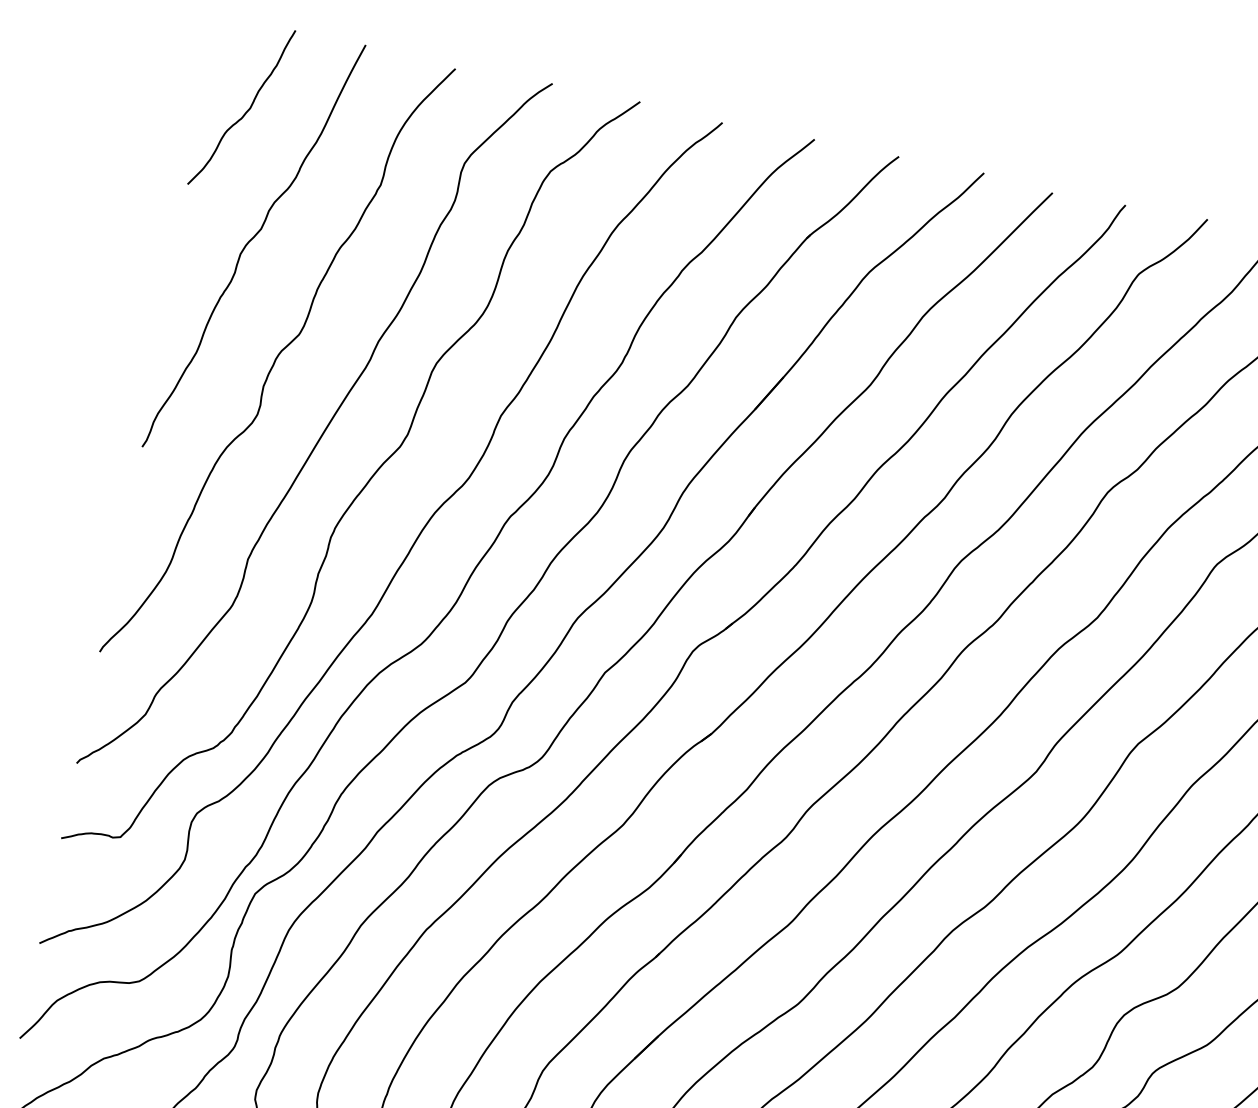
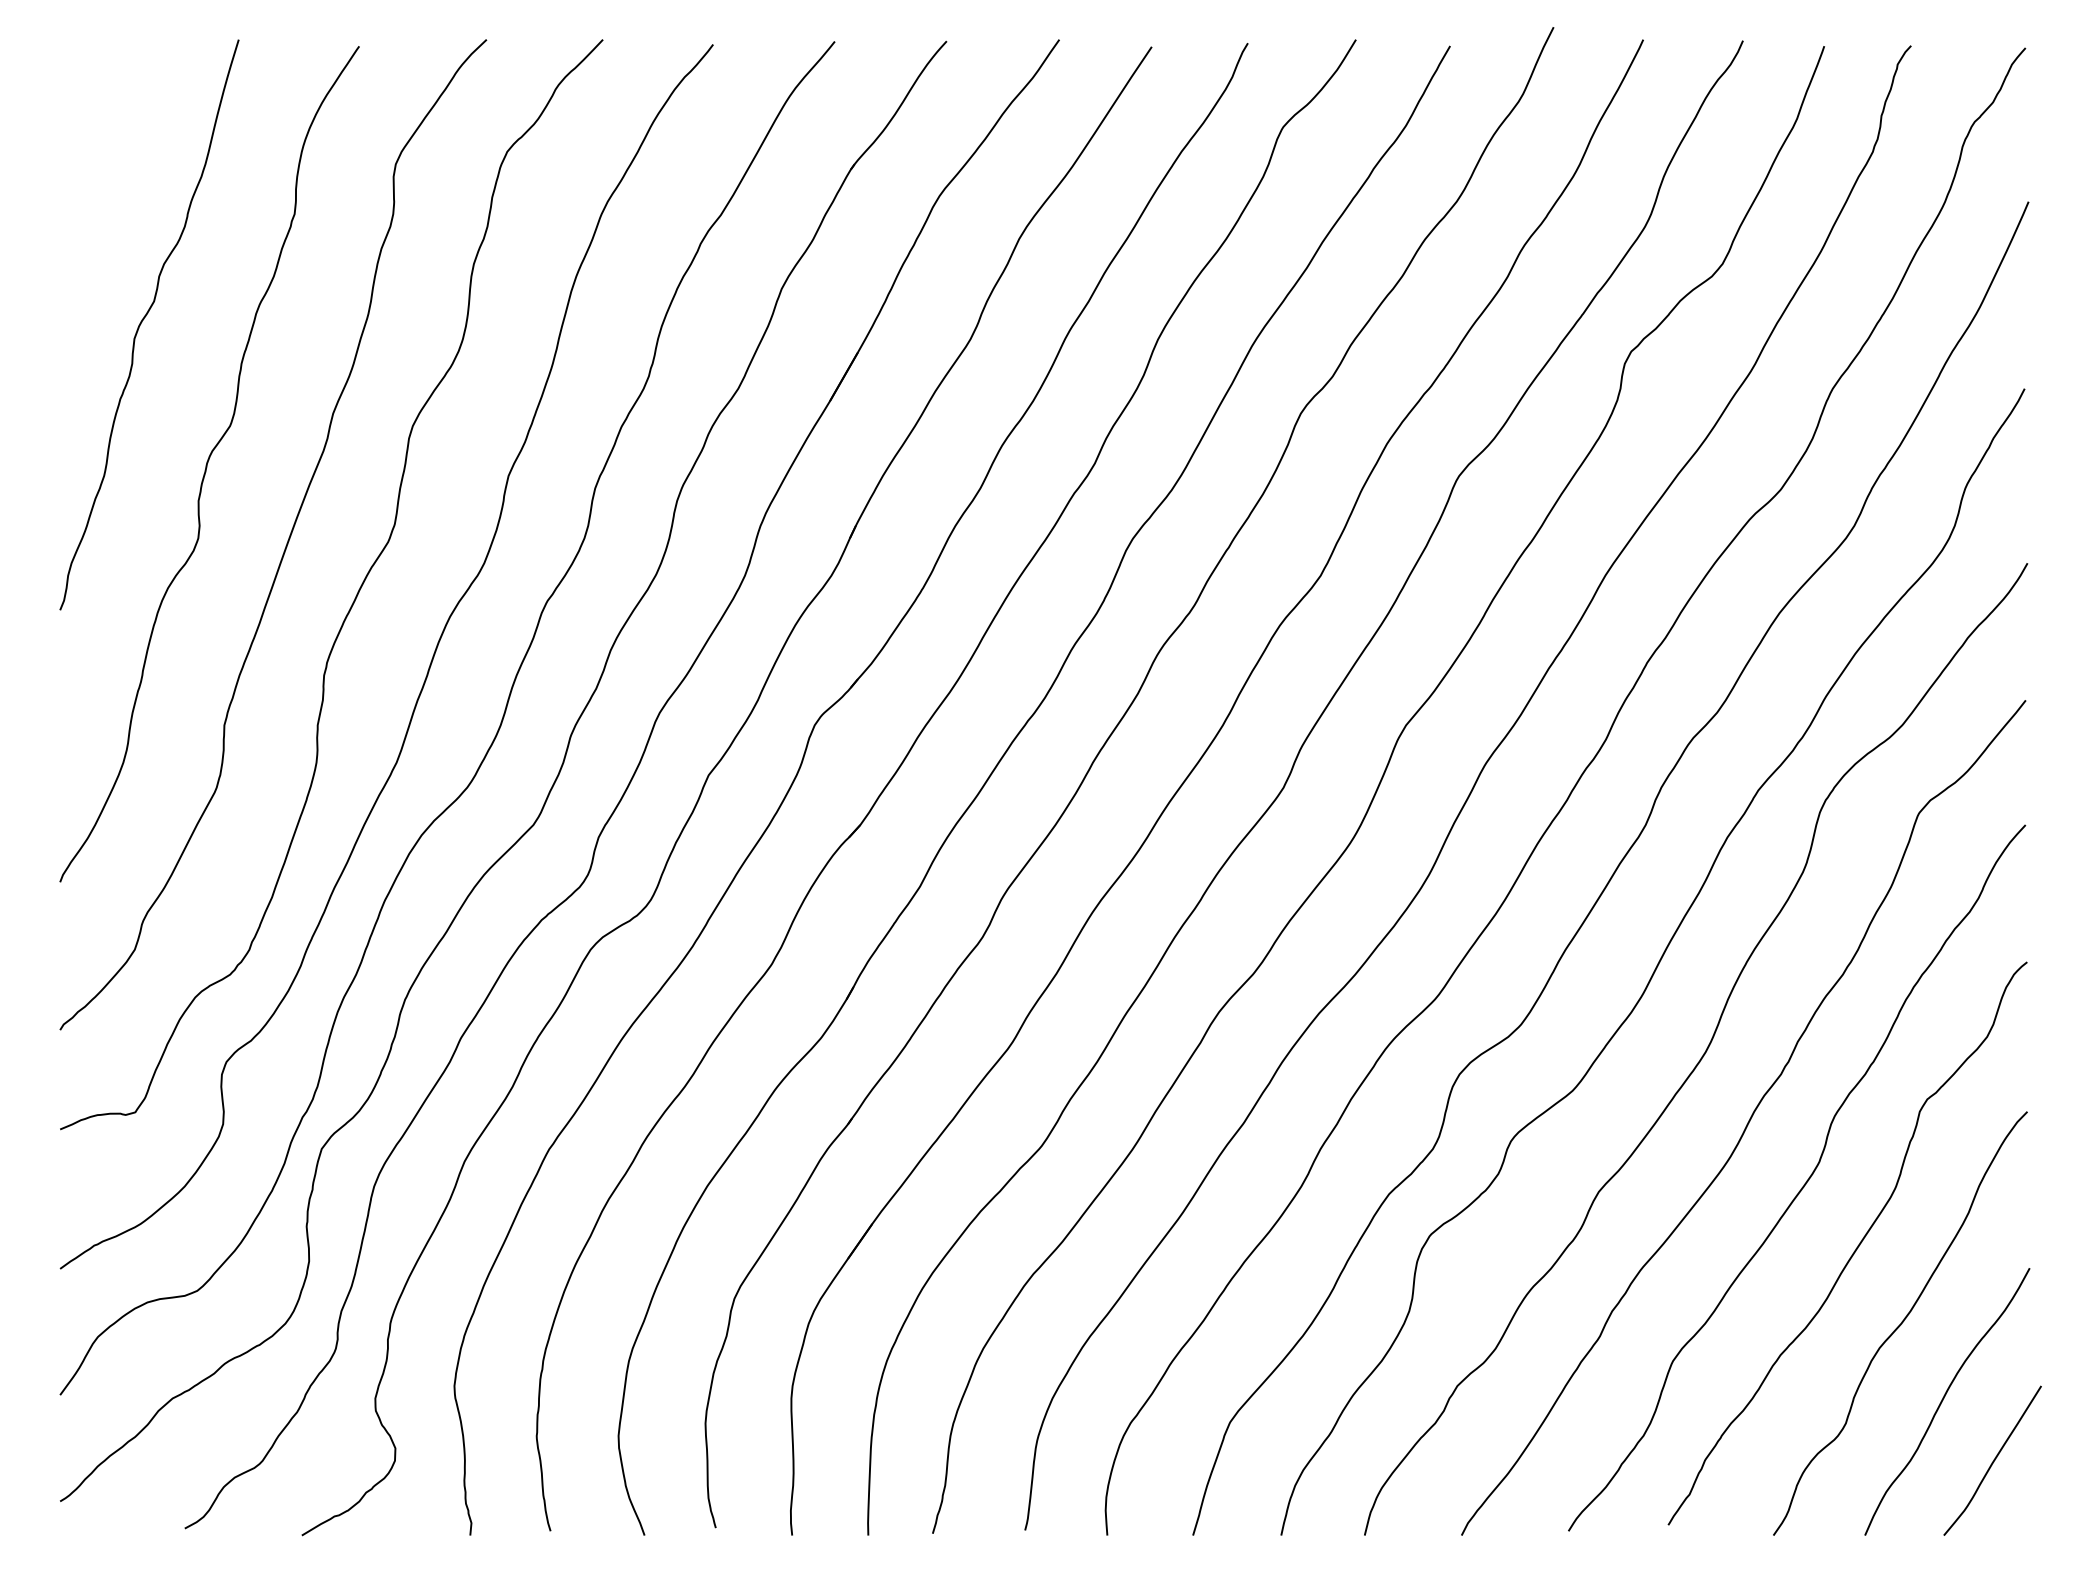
curve: (245, 111) -> (103, 156), removed

